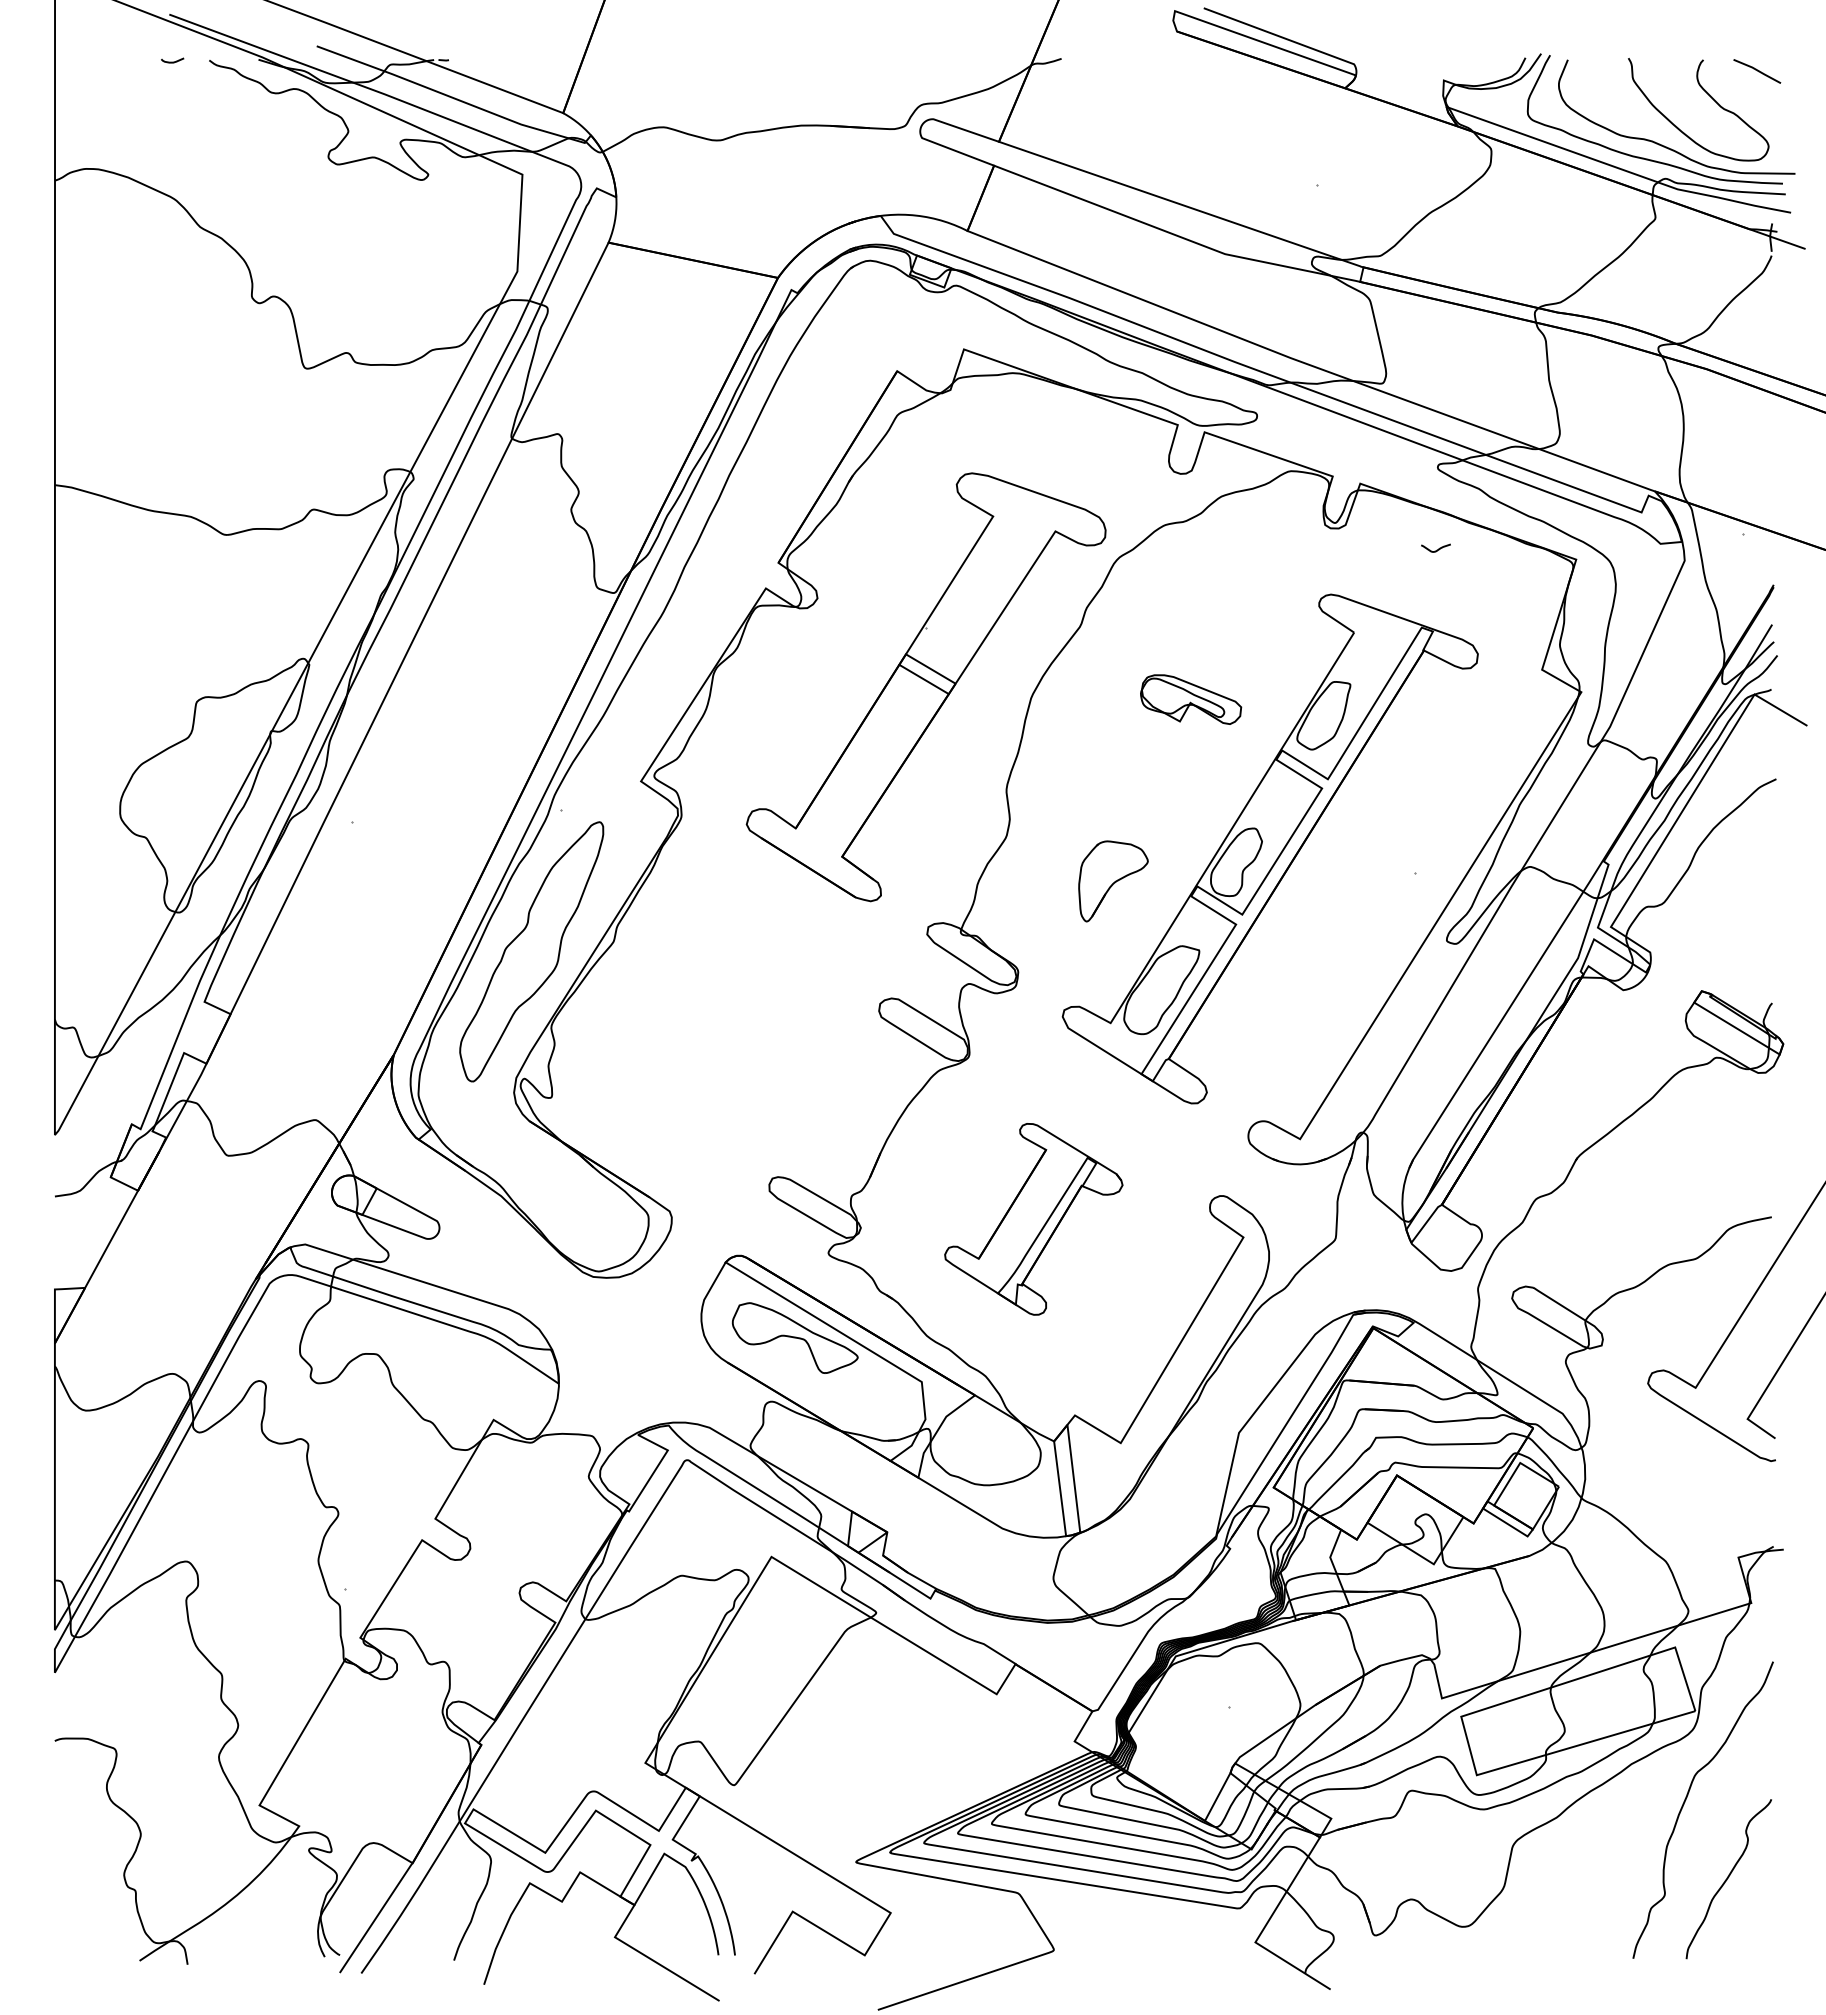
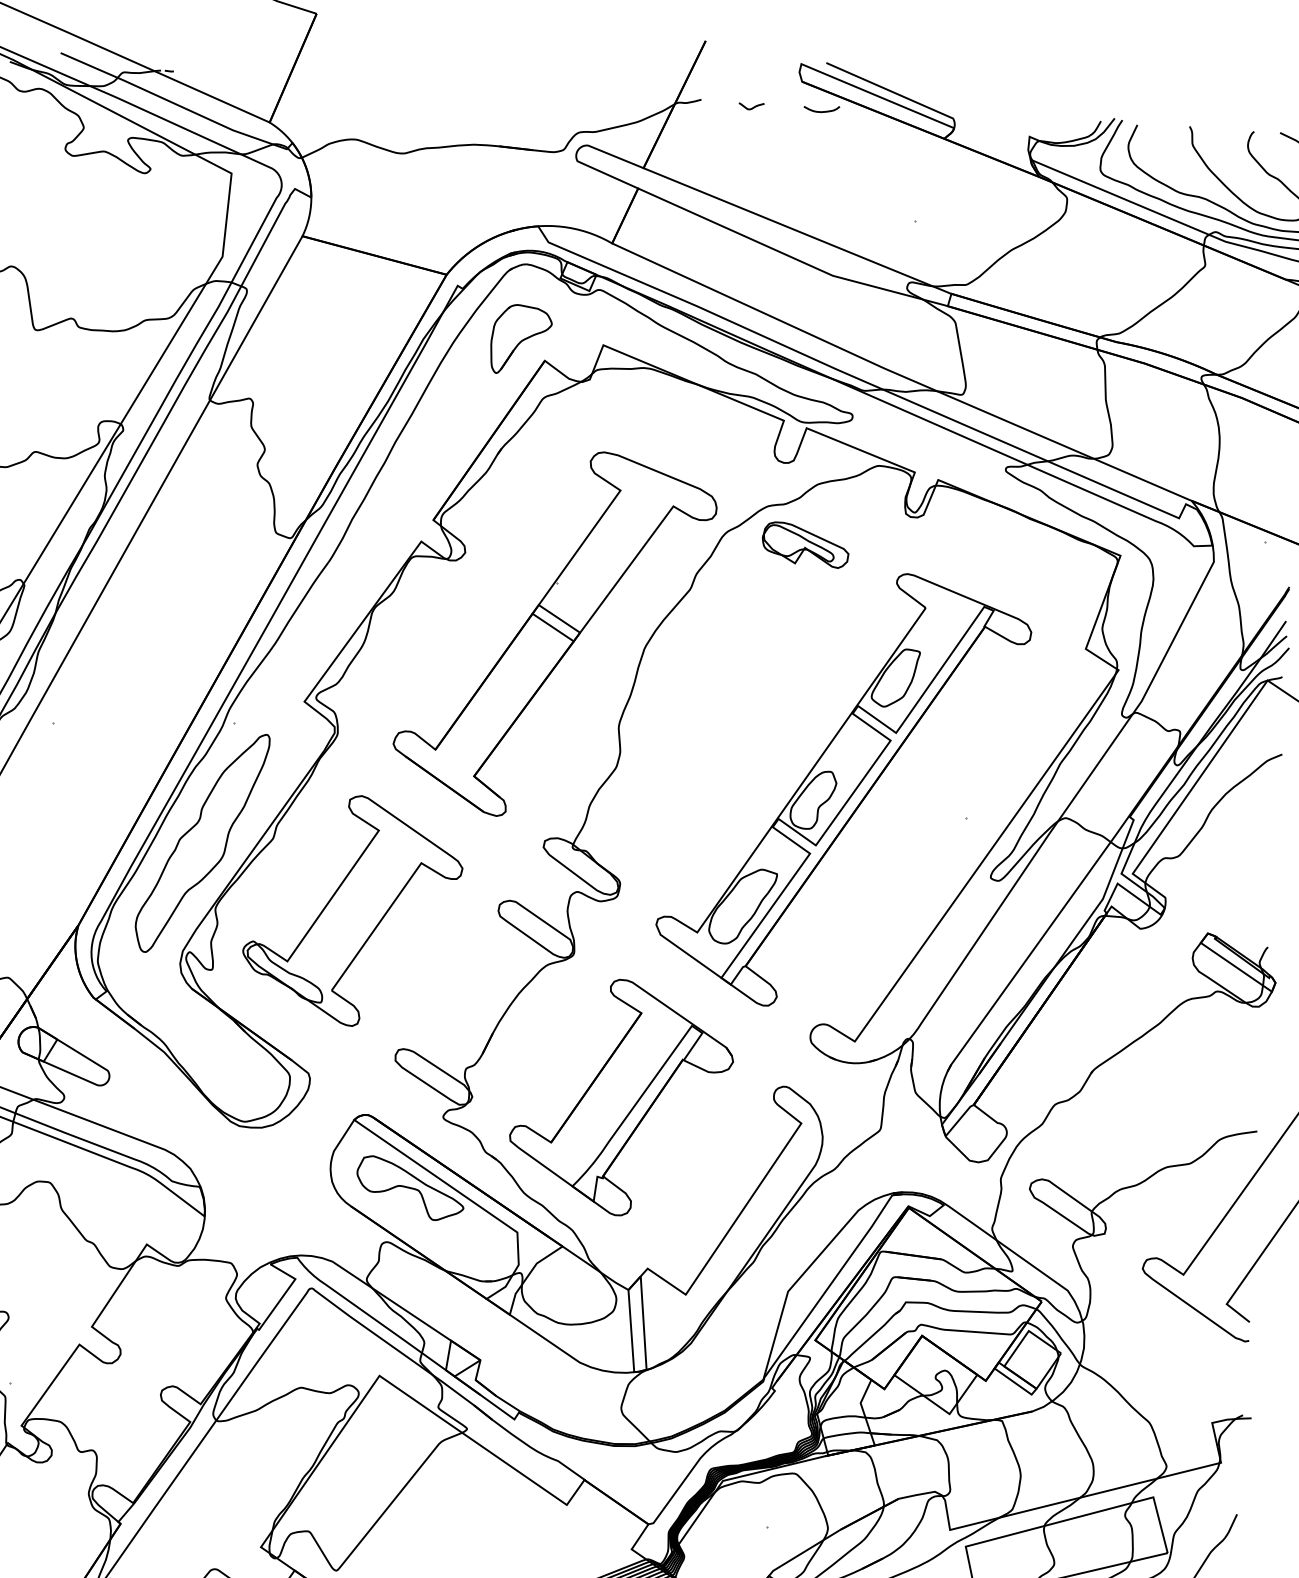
curve: (1201, 64) -> (821, 111), added
curve: (1437, 549) -> (752, 107), moved
part: (1191, 699) -> (806, 544), moved
part: (1113, 881) -> (521, 339), moved
part: (710, 1020) -> (352, 910), added
part: (1033, 1219) -> (621, 1097), size x1.43

